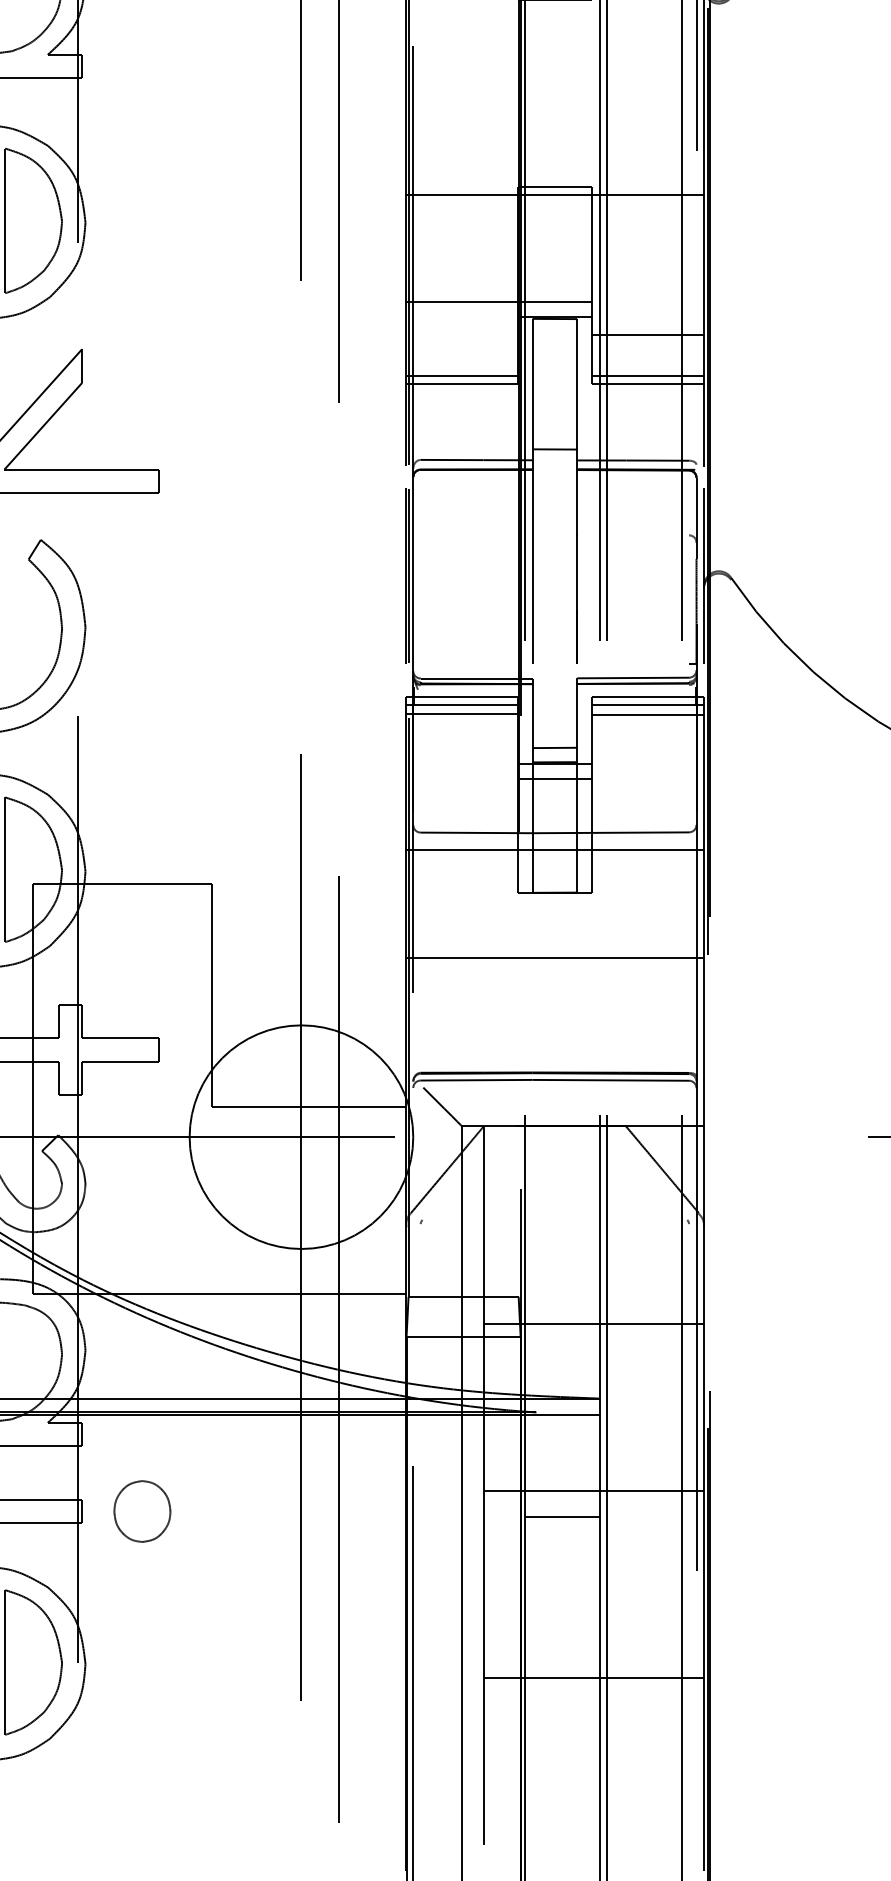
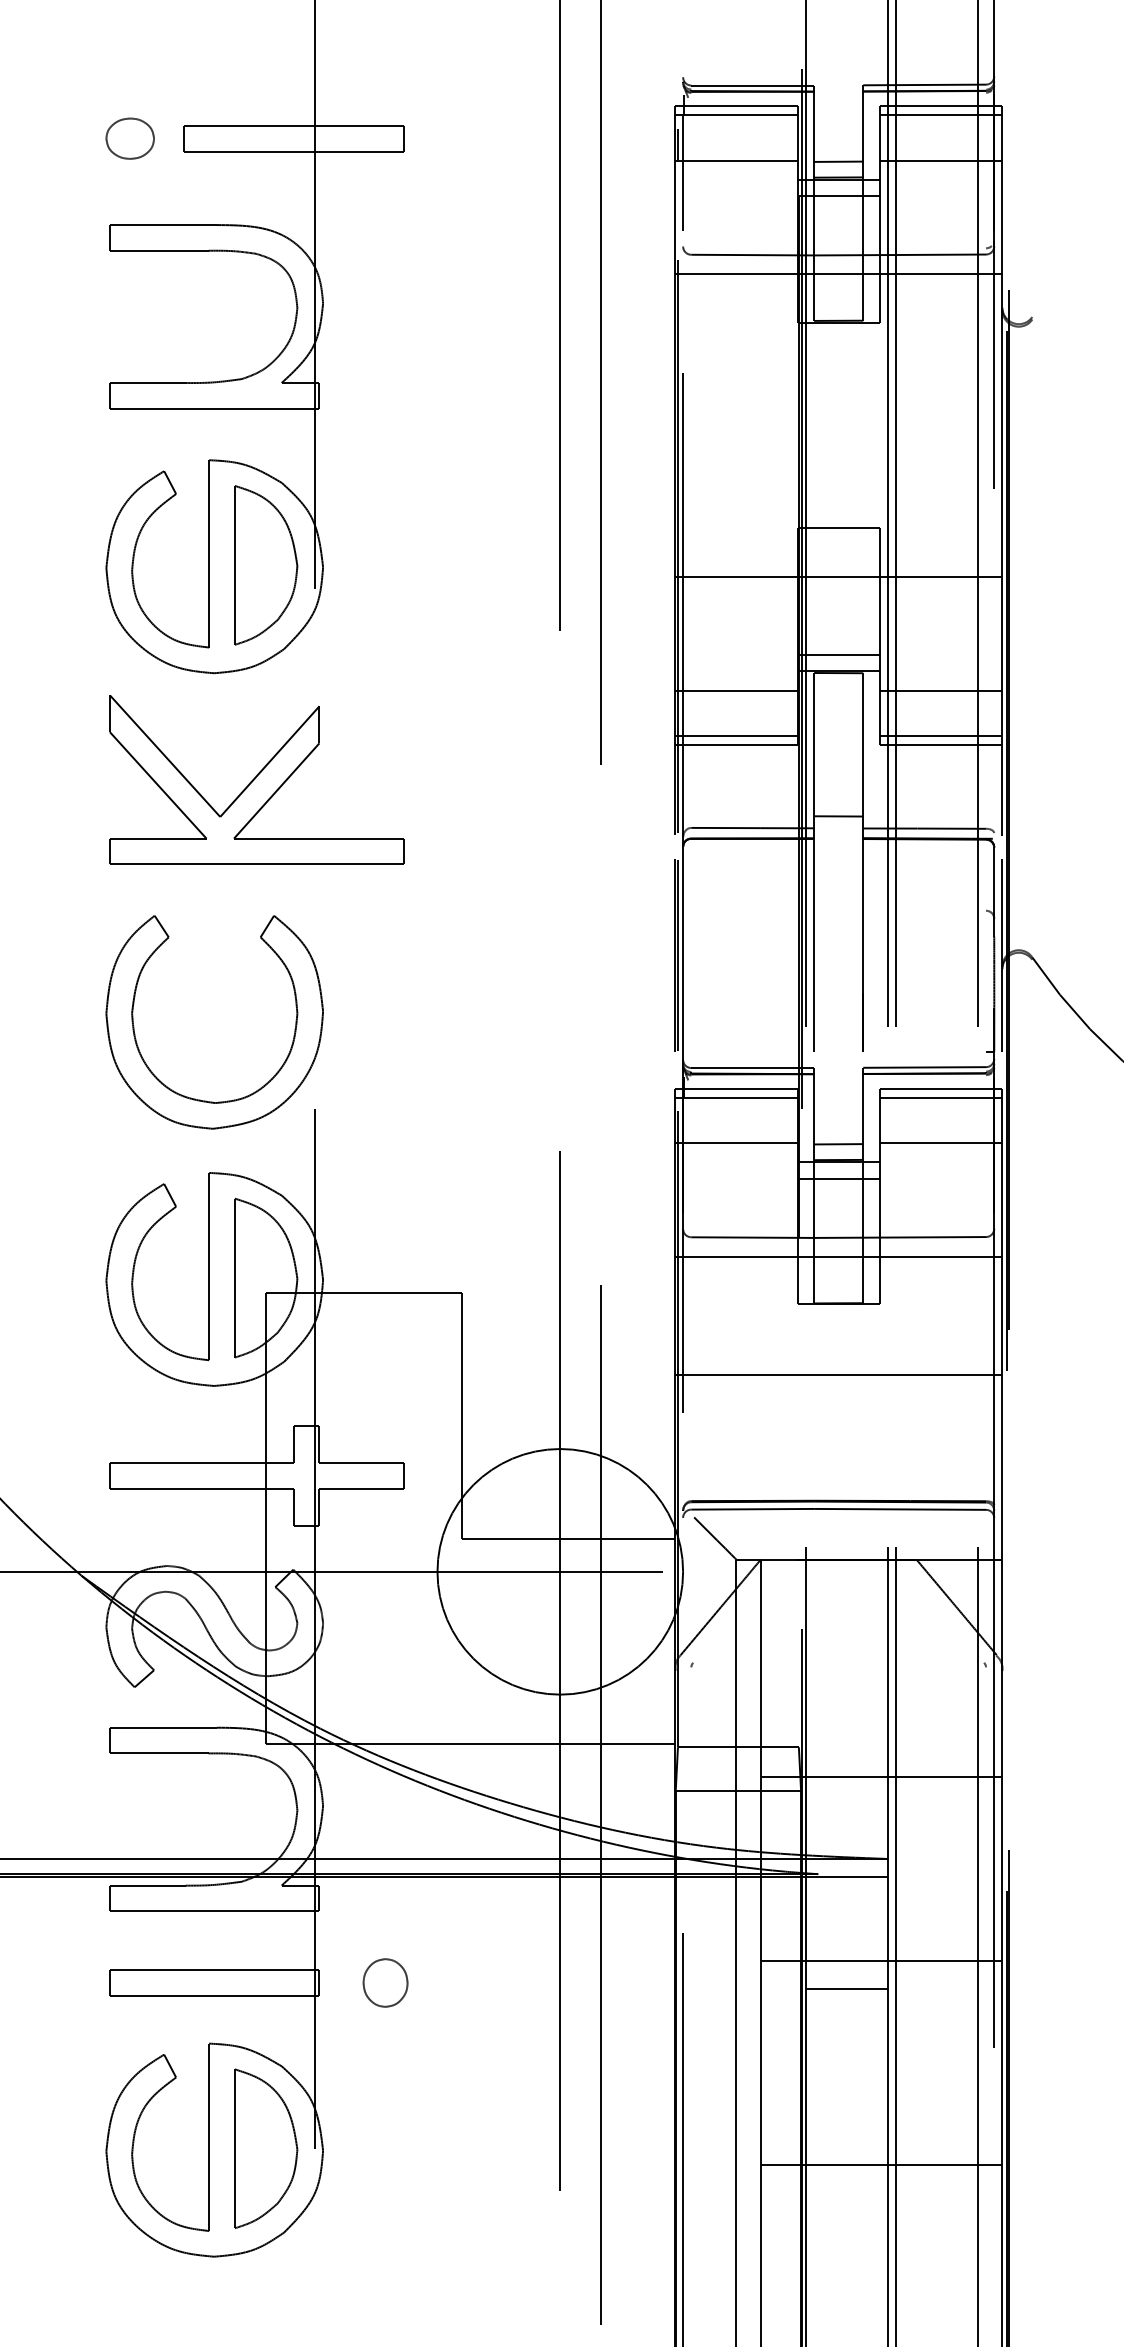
line: (554, 195) -> (838, 577), moved
line: (460, 302) -> (735, 690), moved
line: (460, 714) -> (735, 1143), moved
line: (647, 715) -> (940, 1143), moved
part: (142, 1511) -> (385, 1982), size x0.71

